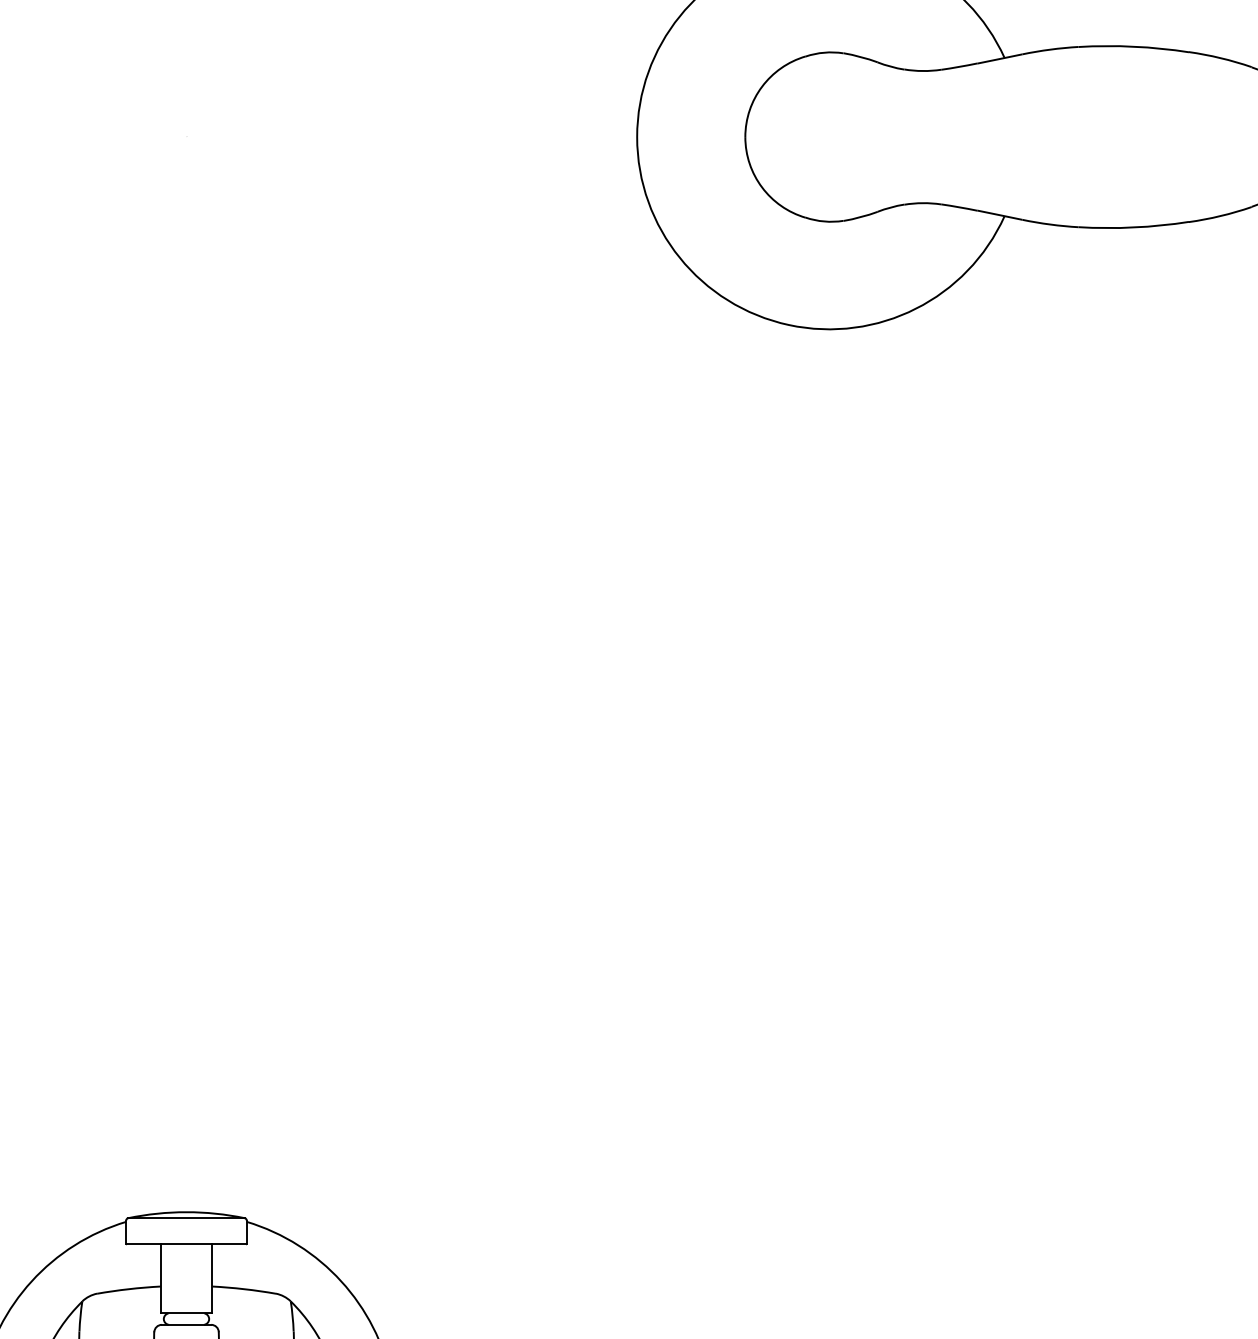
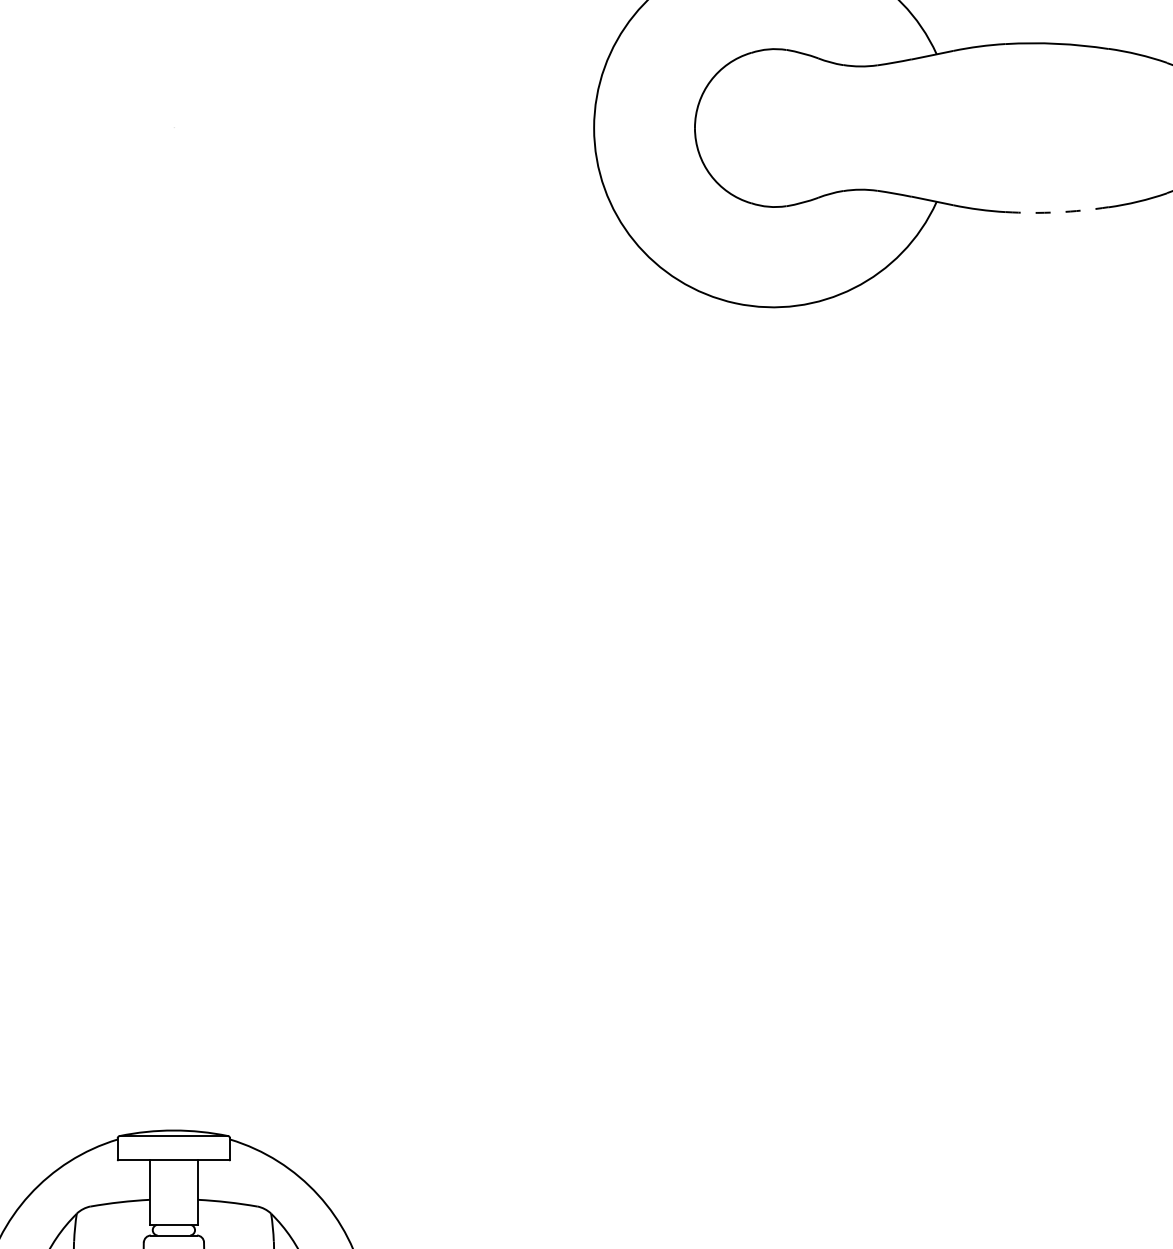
arc: (1133, 227) -> (1056, 212), solid -> dashed

